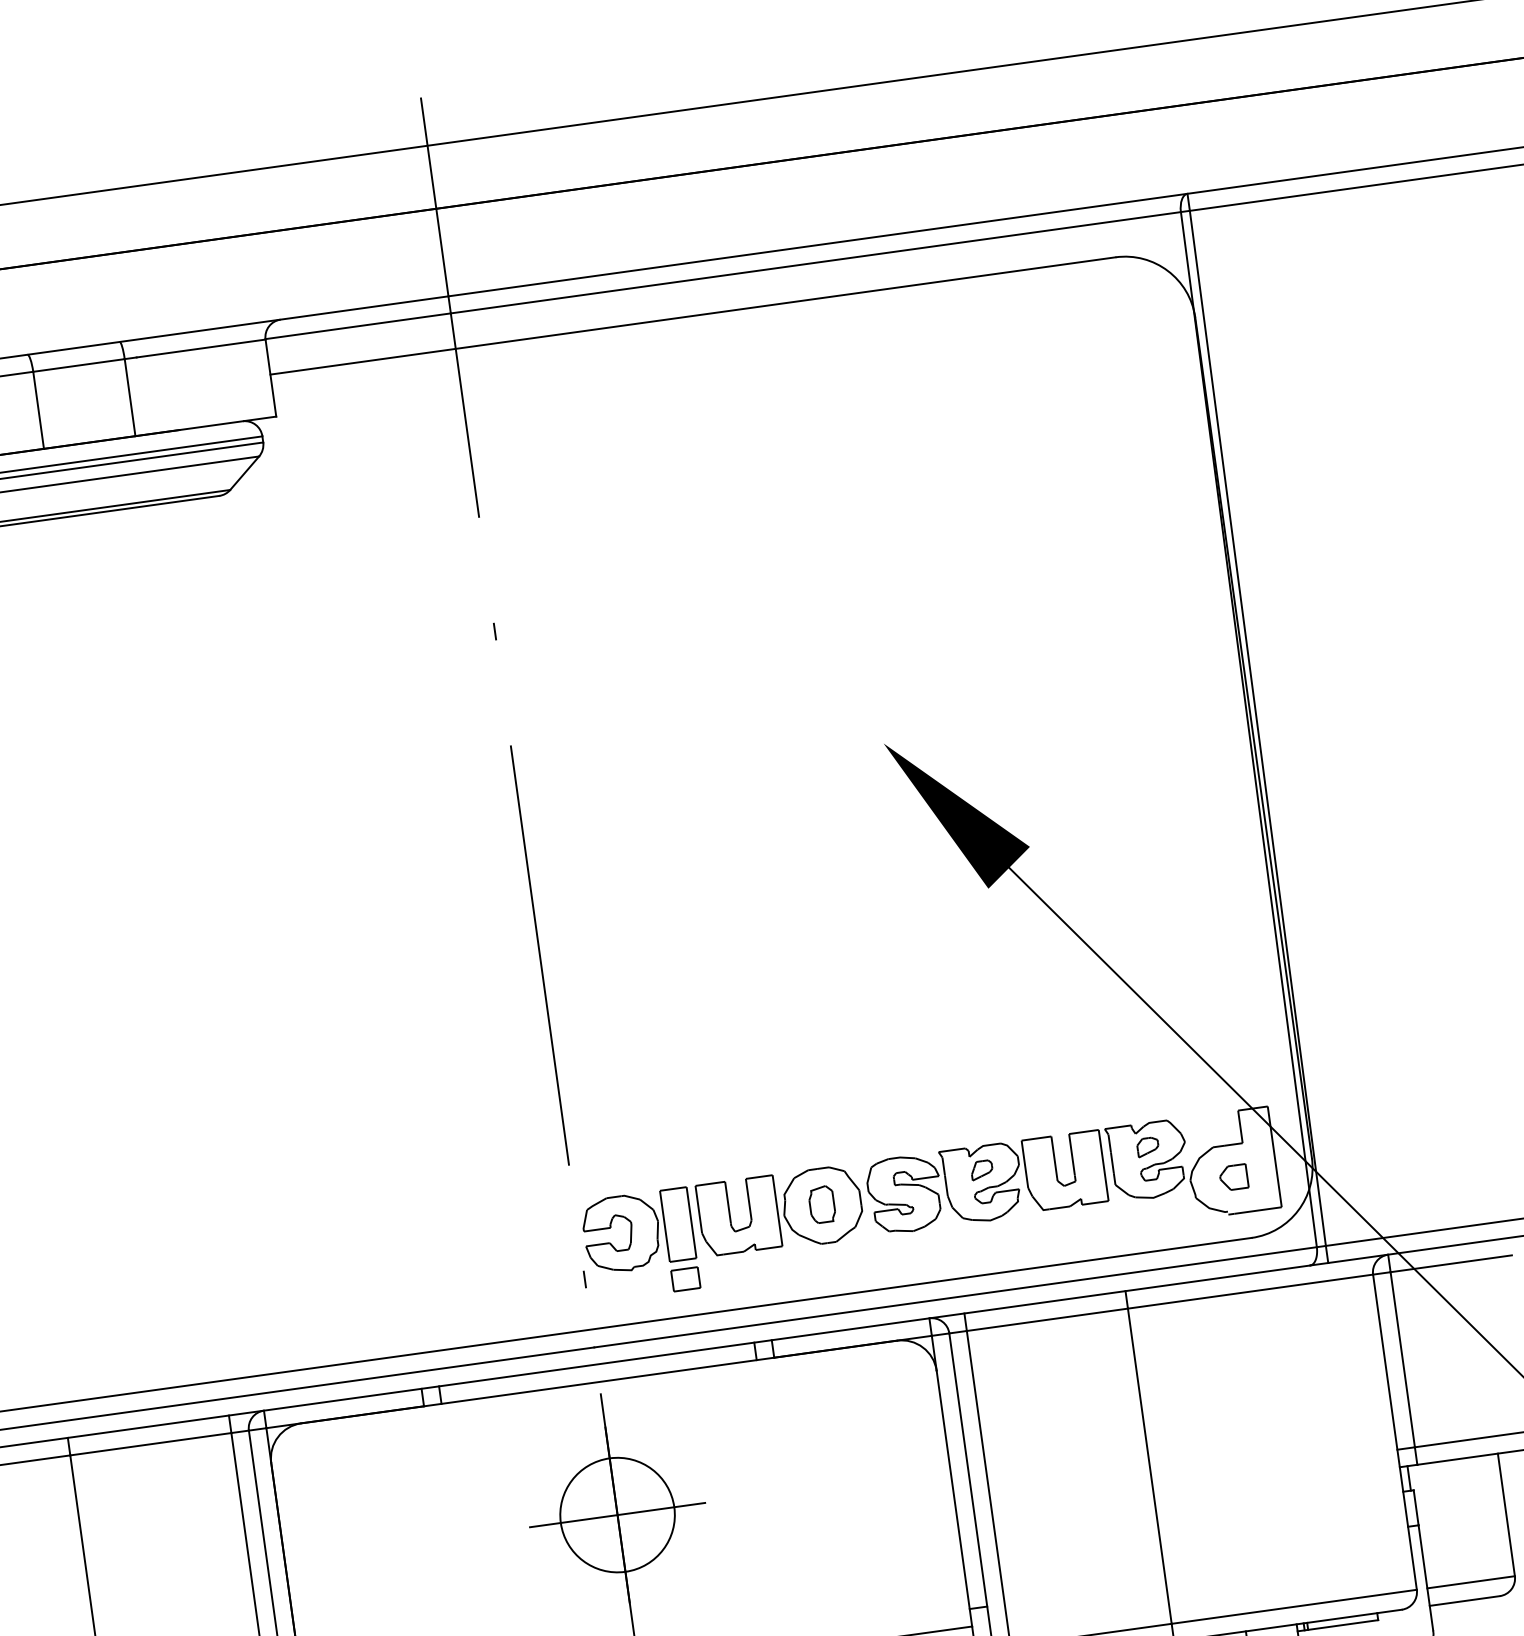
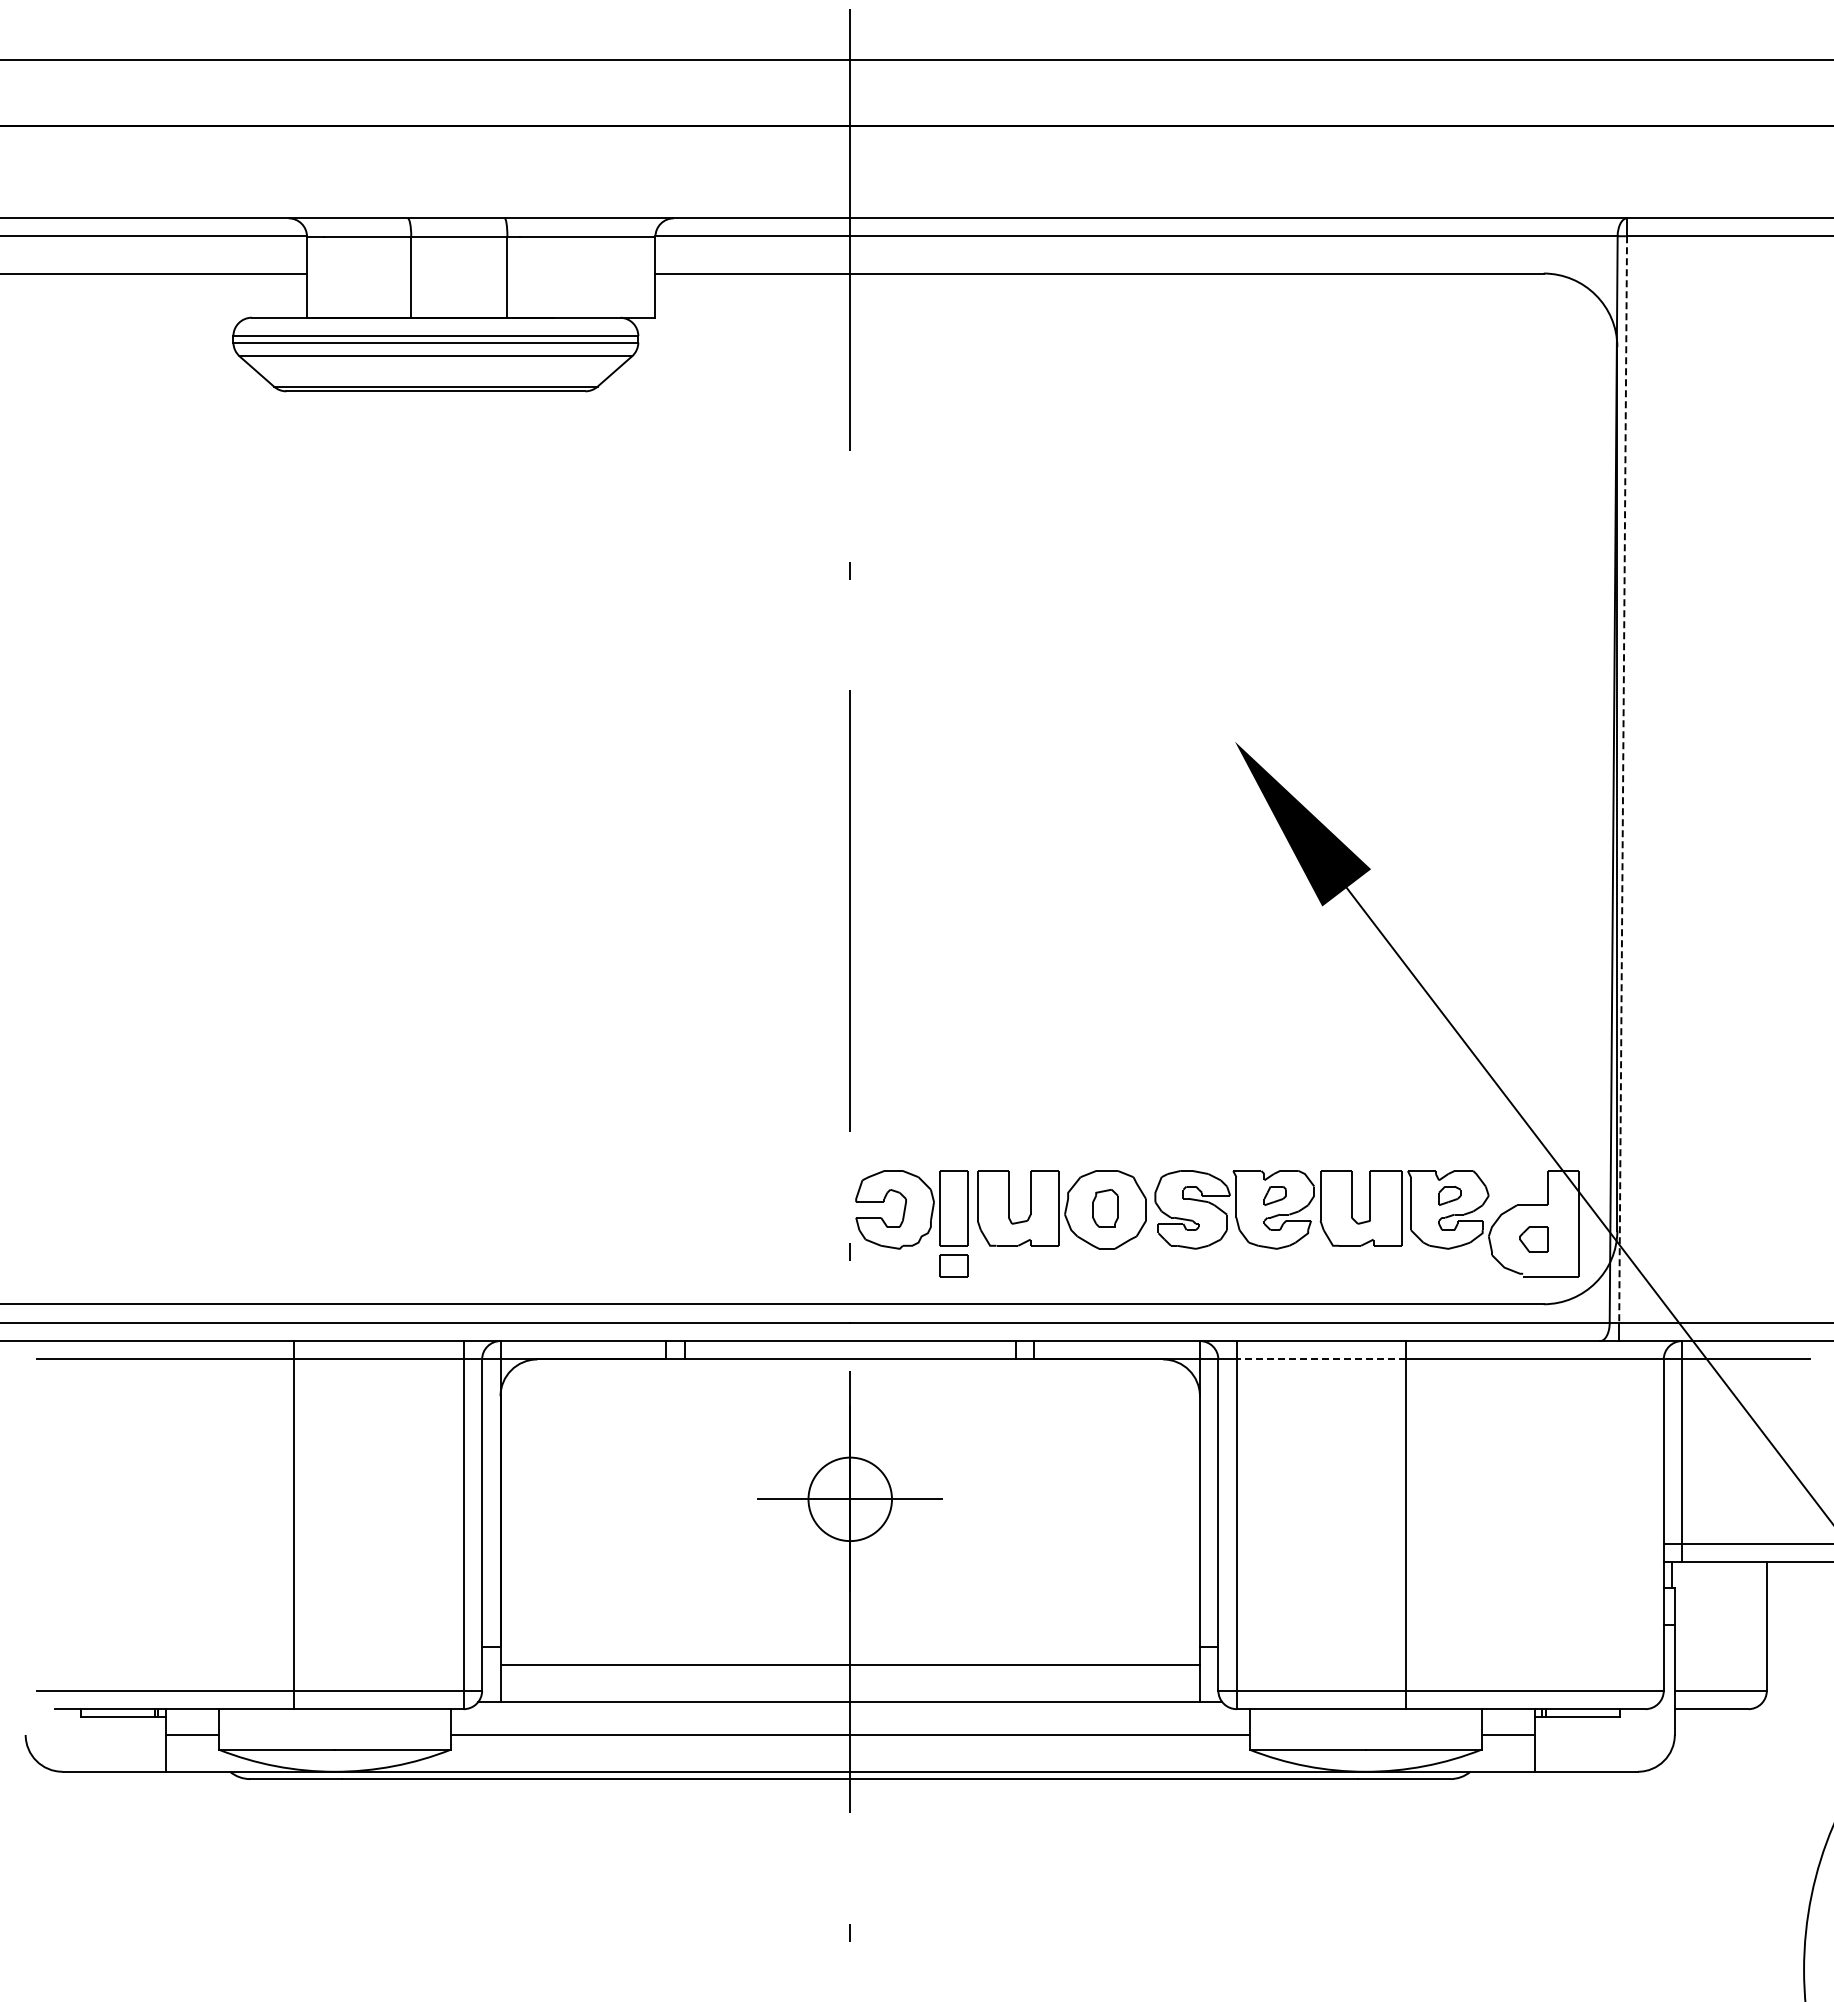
line: (1258, 729) -> (1623, 780), solid -> dashed
line: (1047, 1319) -> (1321, 1359), solid -> dashed
circle: (616, 1514) -> (849, 1498), size x0.7

